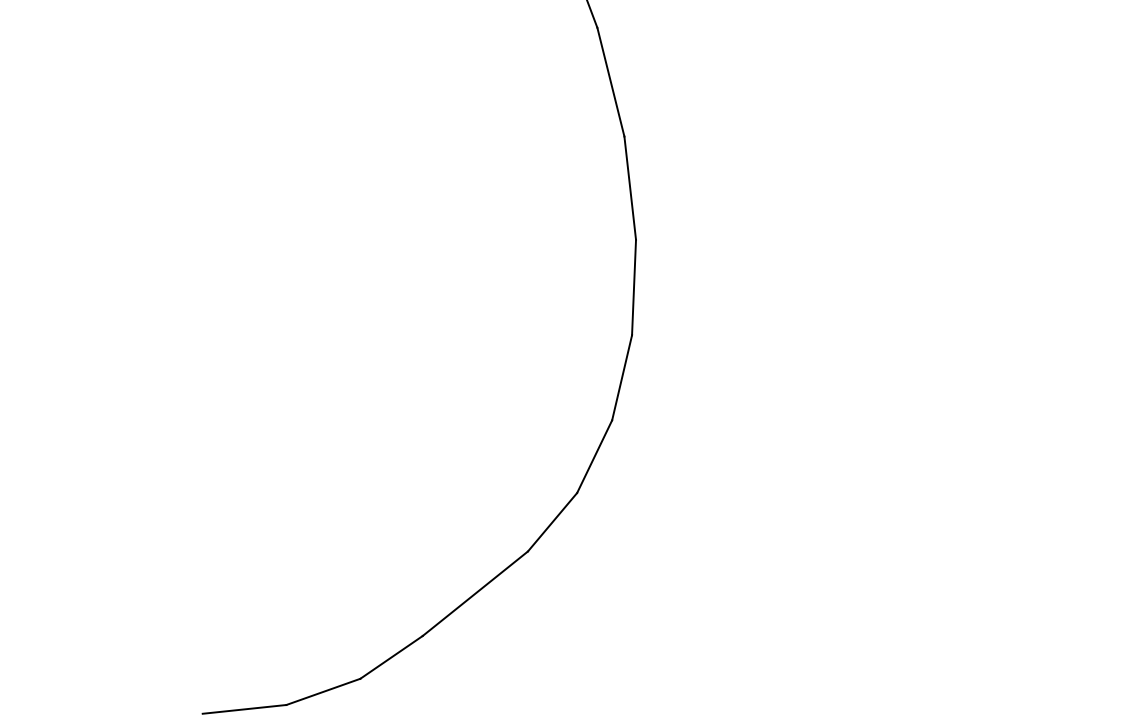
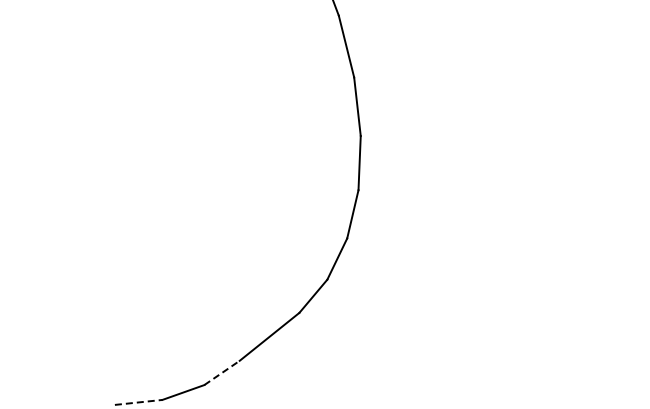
line: (392, 656) -> (222, 372), solid -> dashed
line: (244, 709) -> (138, 402), solid -> dashed

